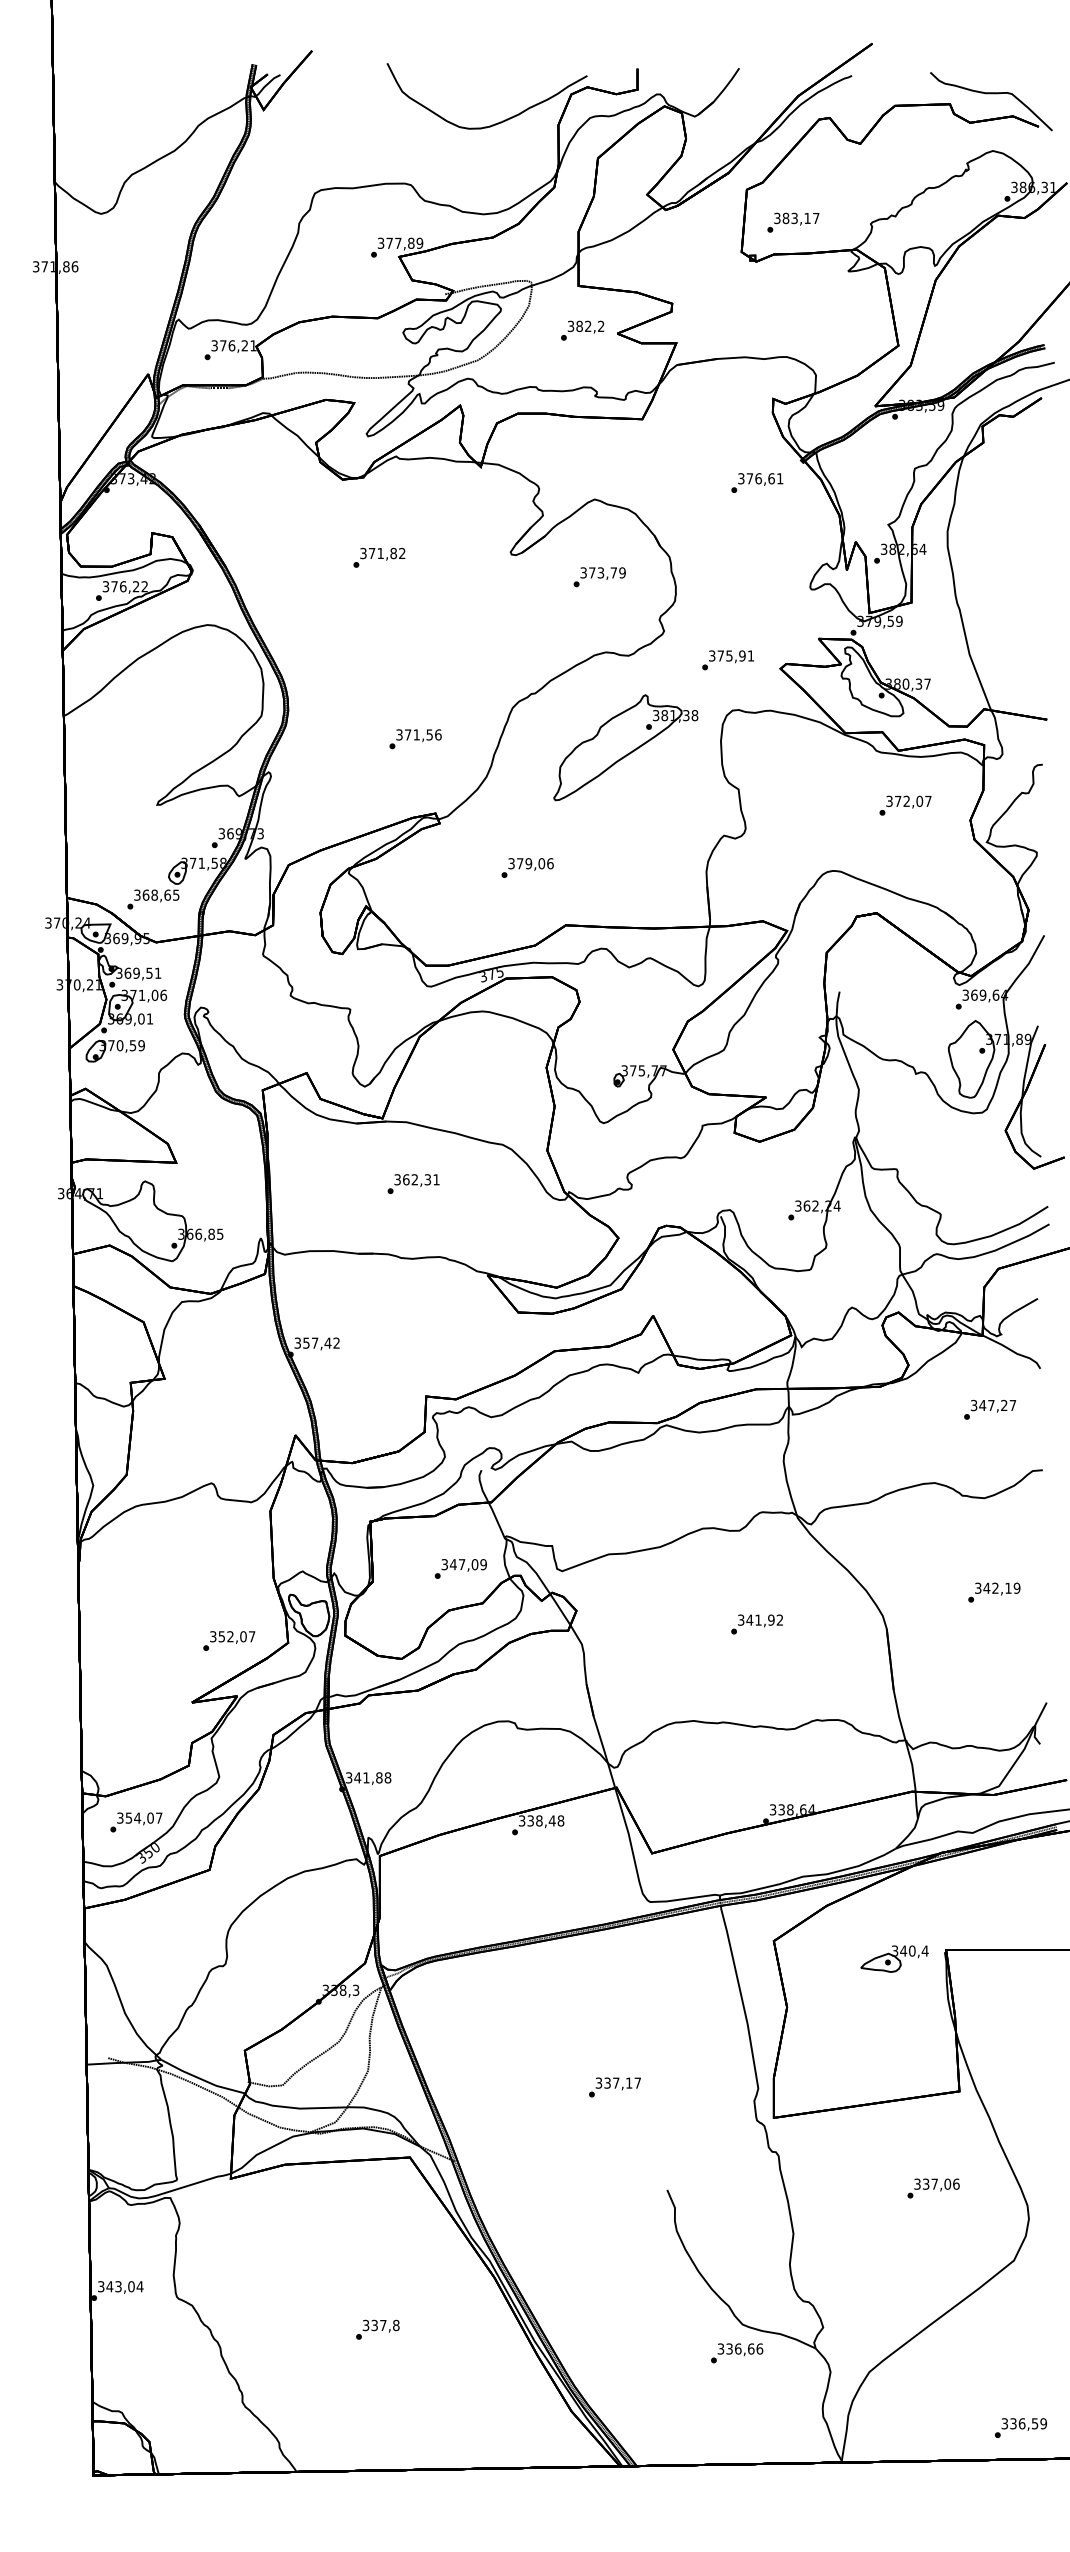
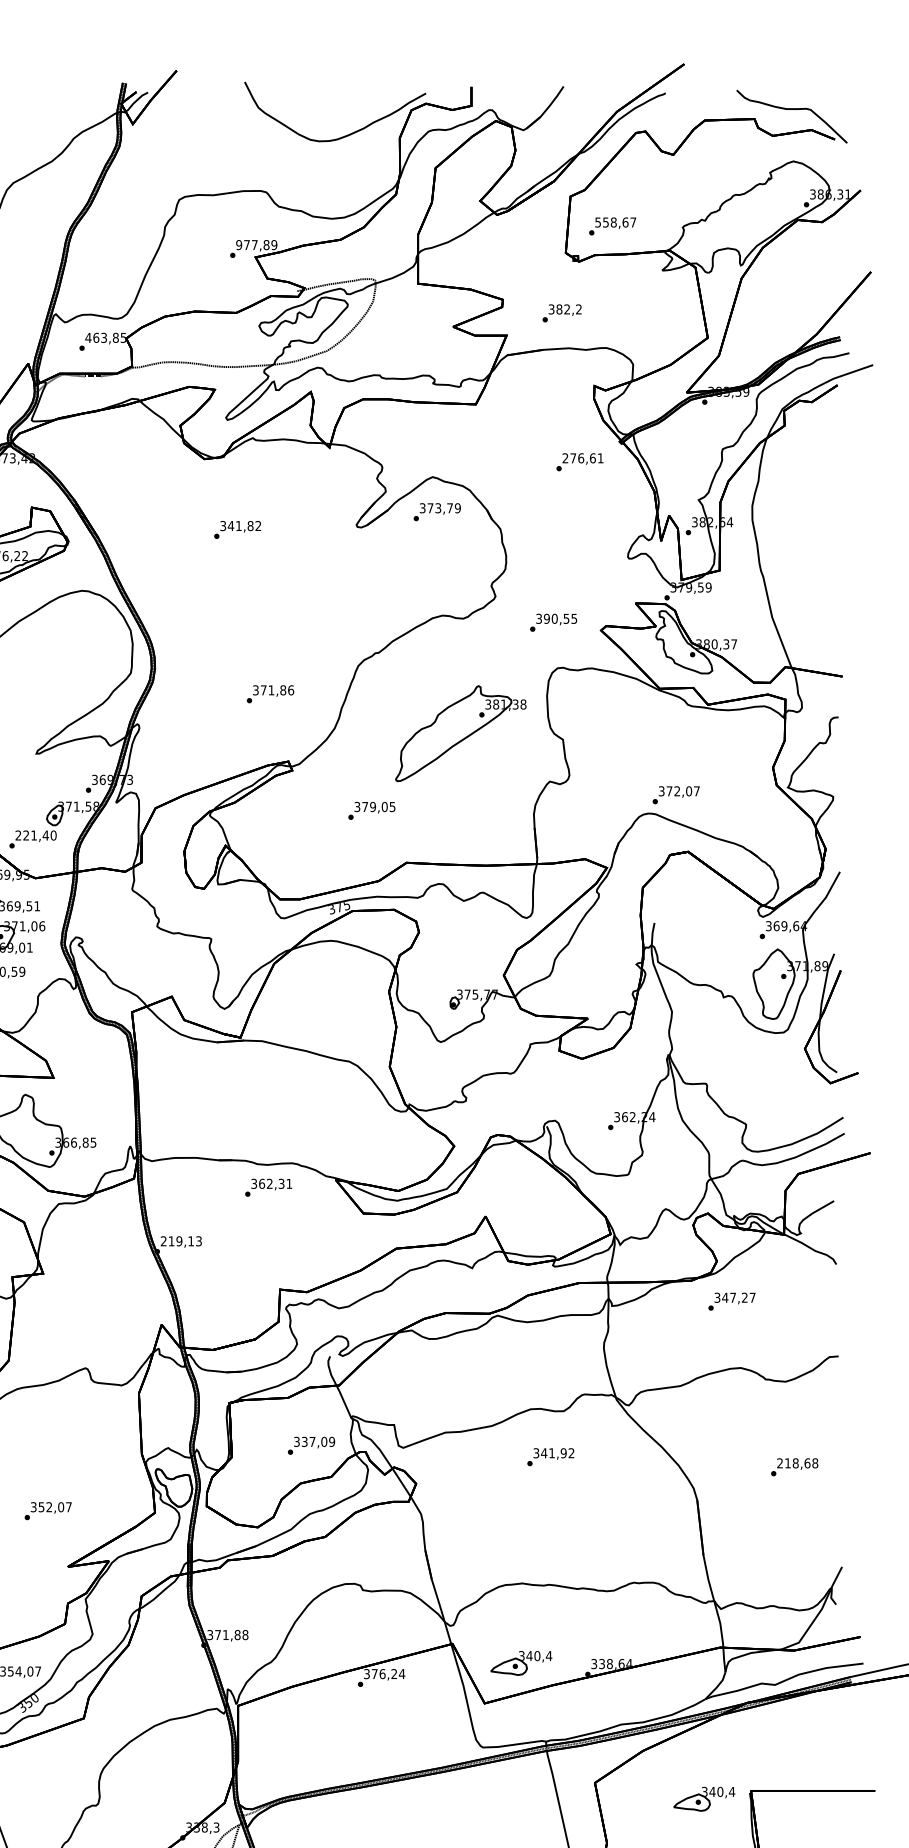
text: (792, 218) -> (611, 222), 383,17 -> 558,67
text: (380, 242) -> (238, 244), 377,89 -> 977,89
text: (582, 330) -> (562, 313), moved
text: (233, 345) -> (105, 337), 376,21 -> 463,85
text: (741, 479) -> (565, 458), 376,61 -> 276,61
text: (371, 553) -> (230, 526), 371,82 -> 341,82
text: (599, 577) -> (437, 512), moved
text: (735, 655) -> (560, 618), 375,91 -> 390,55
text: (429, 734) -> (283, 689), 371,56 -> 371,86
part: (625, 747) -> (460, 733), moved
text: (905, 805) -> (676, 795), moved
text: (550, 863) -> (392, 806), 379,06 -> 379,05
text: (156, 894) -> (35, 834), 368,65 -> 221,40
text: (413, 1184) -> (268, 1188), moved
text: (316, 1342) -> (180, 1240), 357,42 -> 219,13
text: (990, 1409) -> (732, 1301), moved
text: (452, 1564) -> (303, 1441), 347,09 -> 337,09
text: (997, 1587) -> (797, 1462), 342,19 -> 218,68
text: (756, 1624) -> (550, 1457), moved
text: (229, 1640) -> (48, 1510), moved
text: (357, 1777) -> (217, 1634), 341,88 -> 371,88
part: (692, 1808) -> (521, 1662), added
text: (545, 1820) -> (388, 1673), 338,48 -> 376,24

